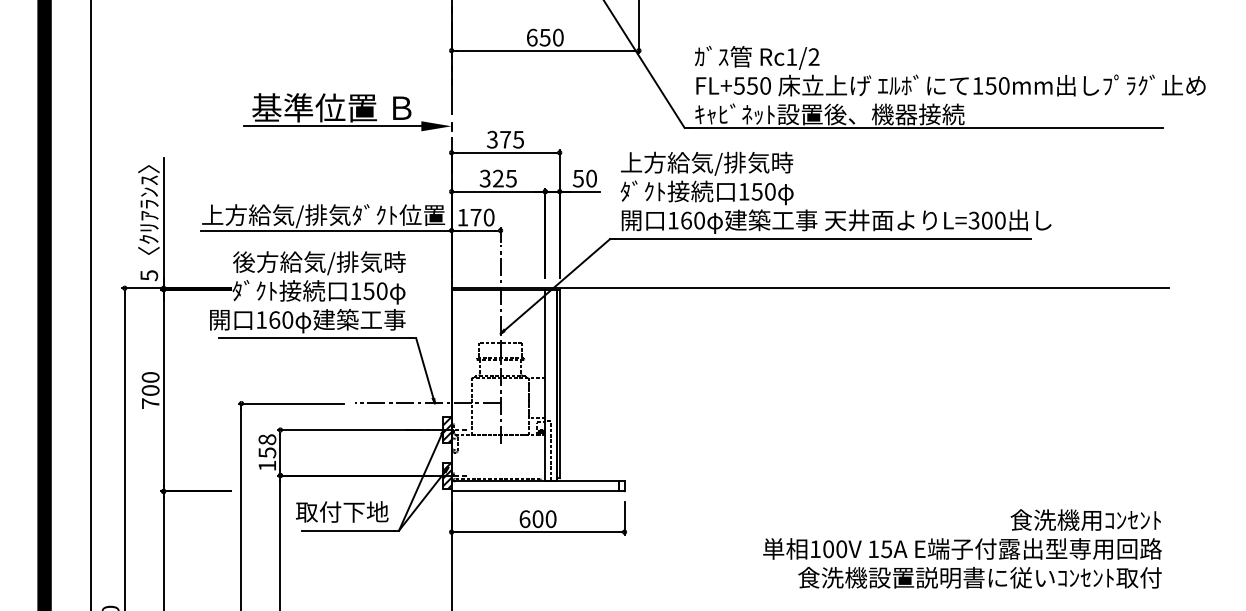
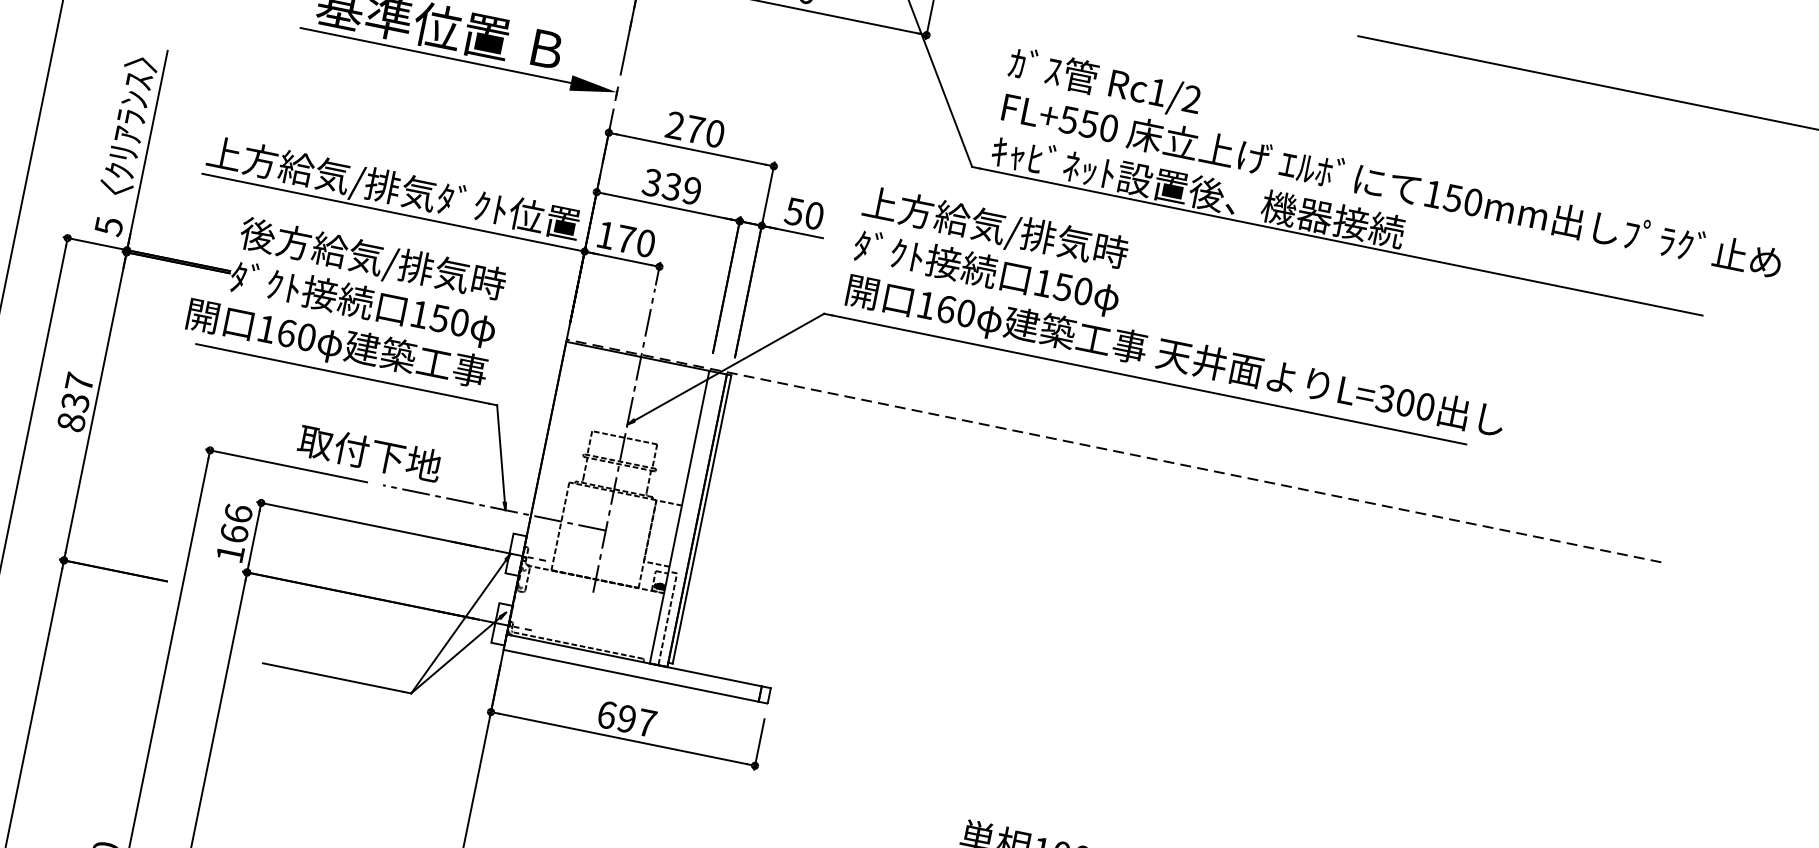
text: (505, 139) -> (695, 129), 375 -> 270
text: (504, 178) -> (681, 188), 325 -> 339
line: (809, 288) -> (1113, 451), solid -> dashed
text: (150, 390) -> (75, 402), 700 -> 837
hatch: (446, 430) -> (514, 555), removed
text: (267, 446) -> (236, 524), 158 -> 166
hatch: (446, 475) -> (500, 623), removed
text: (342, 511) -> (370, 452), moved
text: (544, 519) -> (636, 721), 600 -> 697

